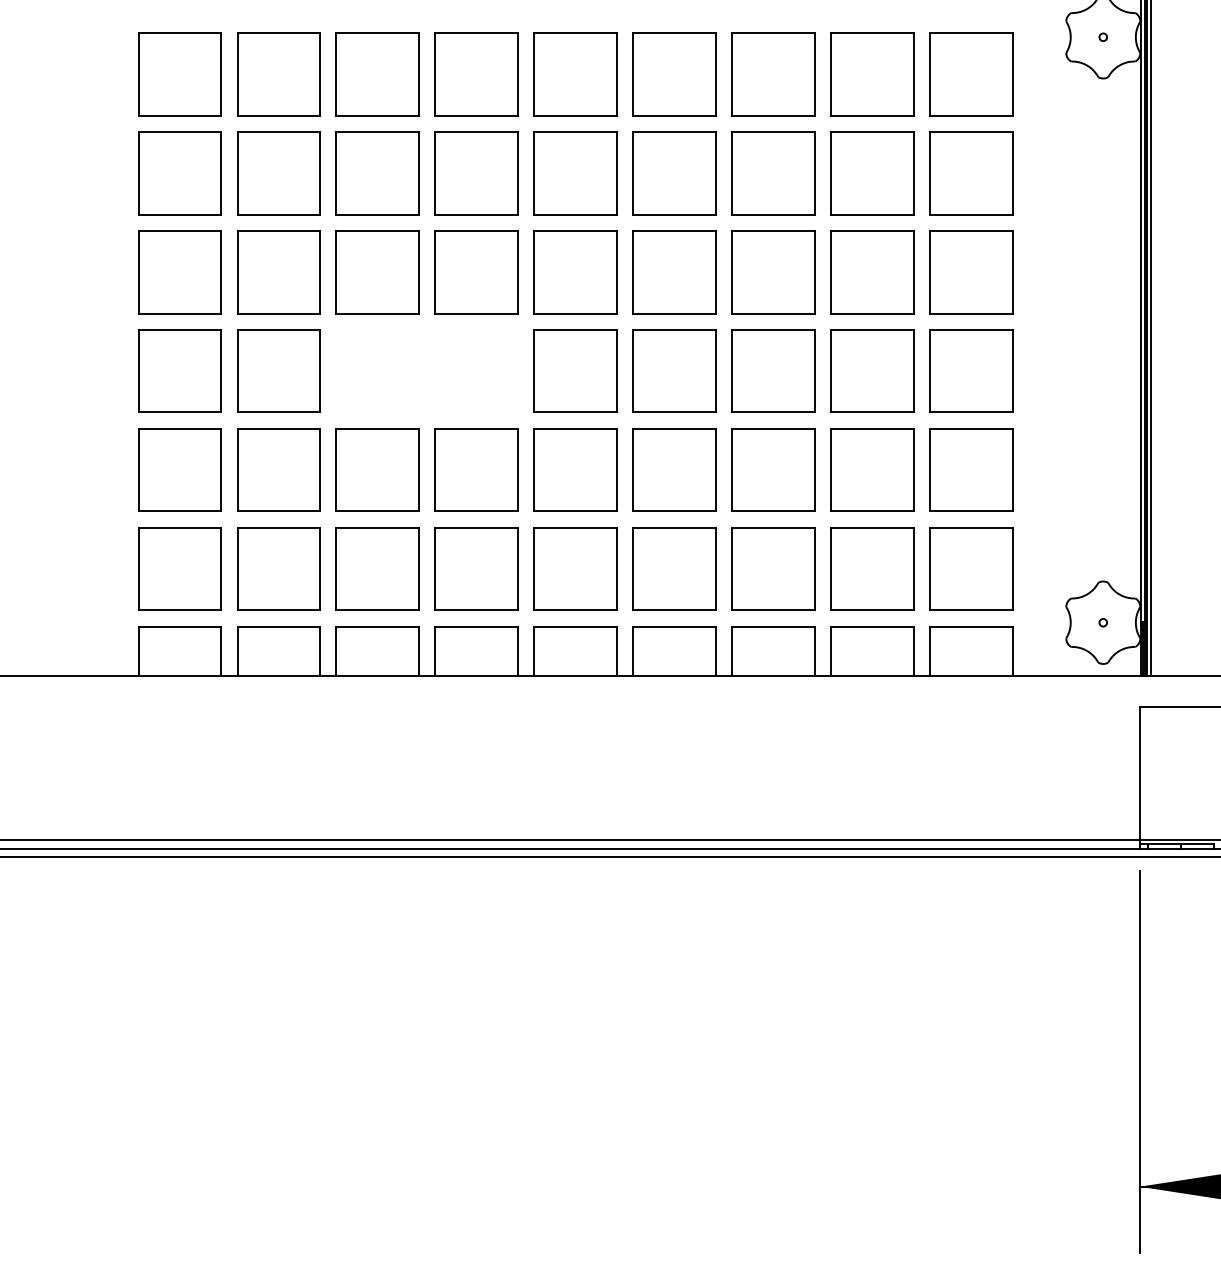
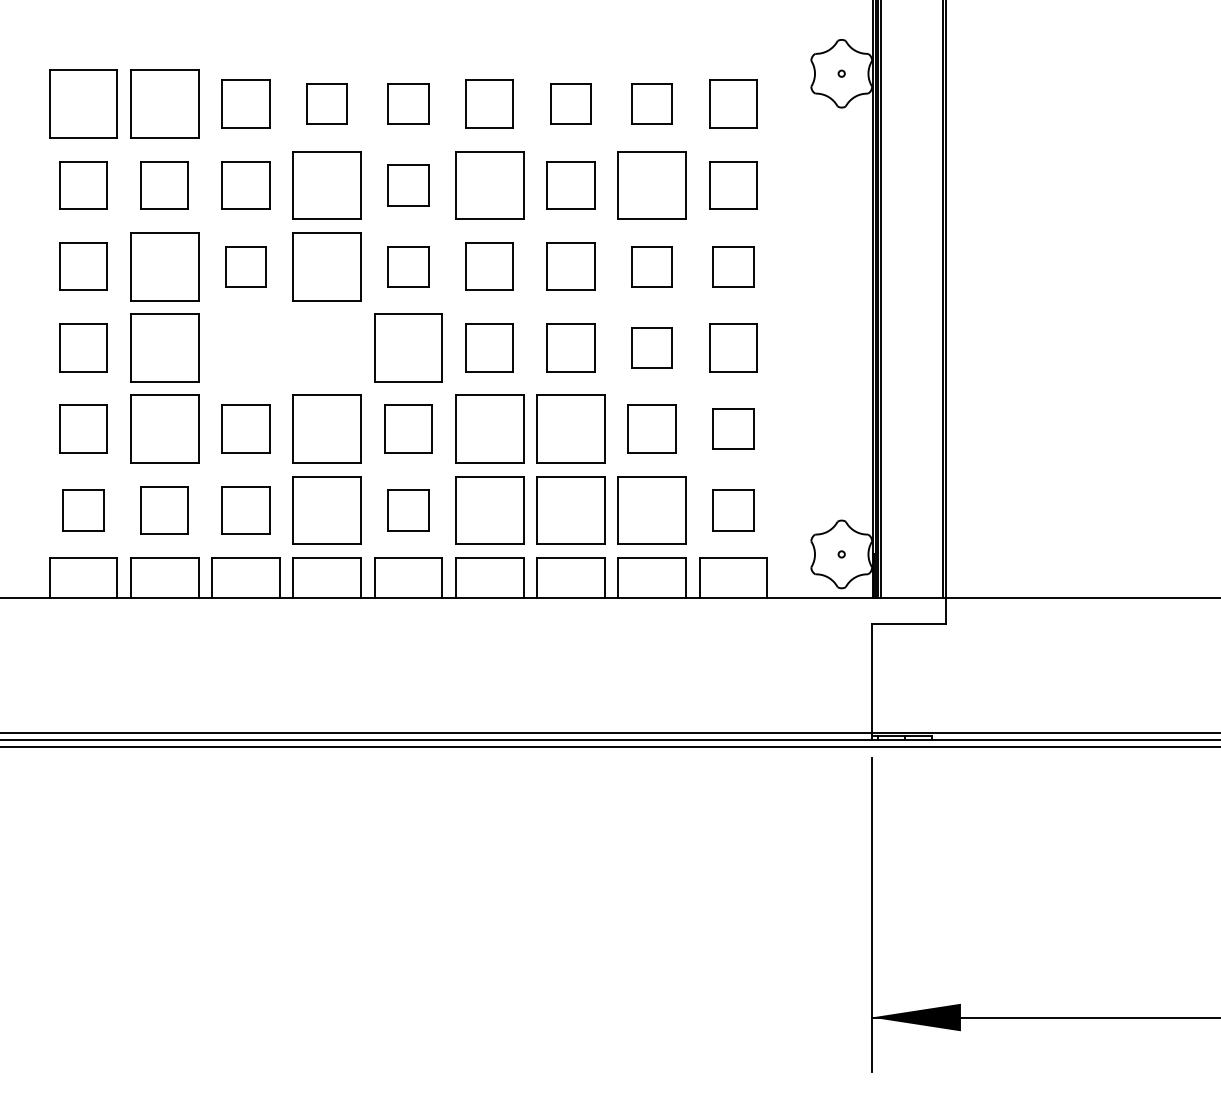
part: (377, 73) -> (245, 103), size x0.7
part: (475, 73) -> (326, 103), size x0.6
part: (575, 73) -> (408, 103), size x0.6
part: (674, 73) -> (489, 103), size x0.7
part: (772, 73) -> (570, 103), size x0.6
part: (871, 73) -> (651, 103), size x0.6
part: (971, 73) -> (733, 103), size x0.7
part: (179, 173) -> (83, 185), size x0.7
part: (278, 173) -> (164, 185), size x0.7
part: (377, 173) -> (245, 185), size x0.7
part: (575, 173) -> (408, 185), size x0.6
part: (772, 173) -> (570, 185), size x0.7
part: (971, 173) -> (733, 185), size x0.7
part: (179, 272) -> (83, 266), size x0.7
part: (377, 272) -> (245, 266), size x0.6
part: (575, 272) -> (408, 266), size x0.6
part: (674, 272) -> (489, 266), size x0.7
part: (772, 272) -> (570, 266), size x0.7
part: (871, 272) -> (651, 266), size x0.6
part: (971, 272) -> (733, 266), size x0.6
part: (179, 370) -> (83, 347), size x0.7
part: (674, 370) -> (489, 347), size x0.7
part: (772, 370) -> (570, 347), size x0.7
part: (871, 370) -> (651, 347), size x0.6
part: (971, 370) -> (733, 347), size x0.7
part: (179, 469) -> (83, 428), size x0.7
part: (377, 469) -> (245, 428), size x0.7
part: (575, 469) -> (408, 428), size x0.7
part: (871, 469) -> (651, 428), size x0.7
part: (971, 469) -> (733, 428), size x0.6
part: (179, 569) -> (83, 510), size x0.6
part: (278, 569) -> (164, 510), size x0.7
part: (377, 569) -> (245, 510), size x0.7
part: (575, 569) -> (408, 510), size x0.6
part: (971, 569) -> (733, 510), size x0.6

